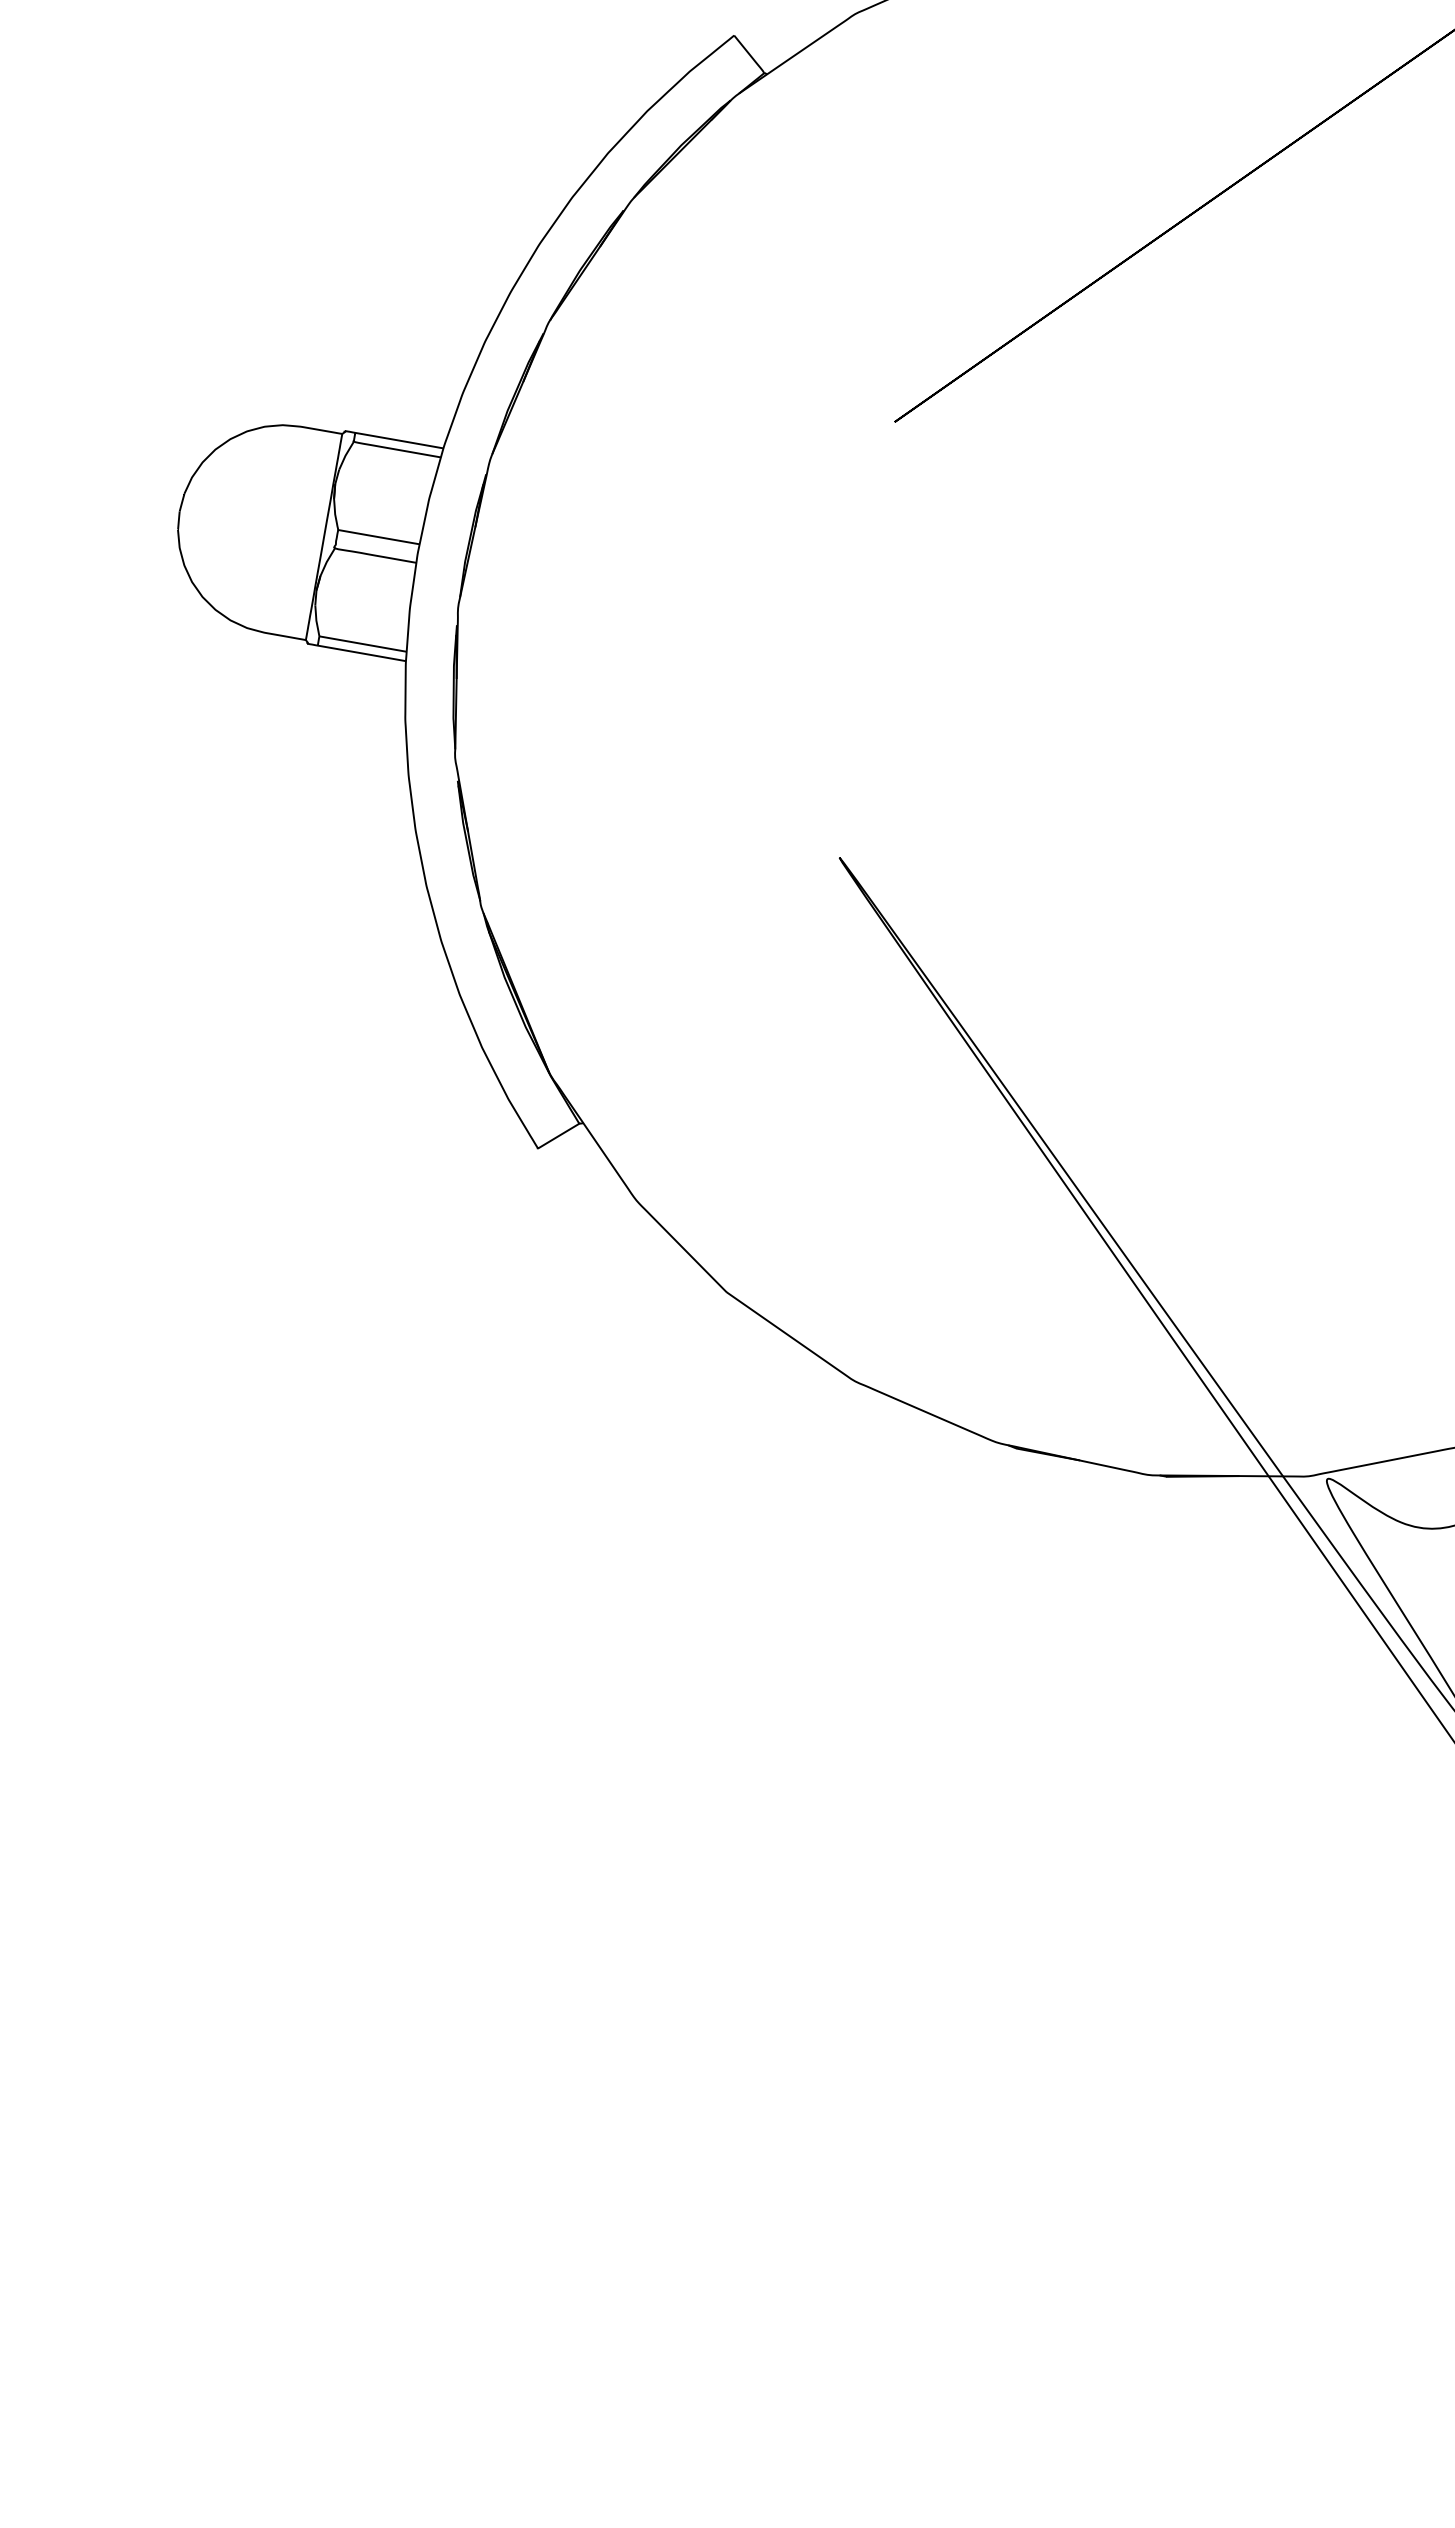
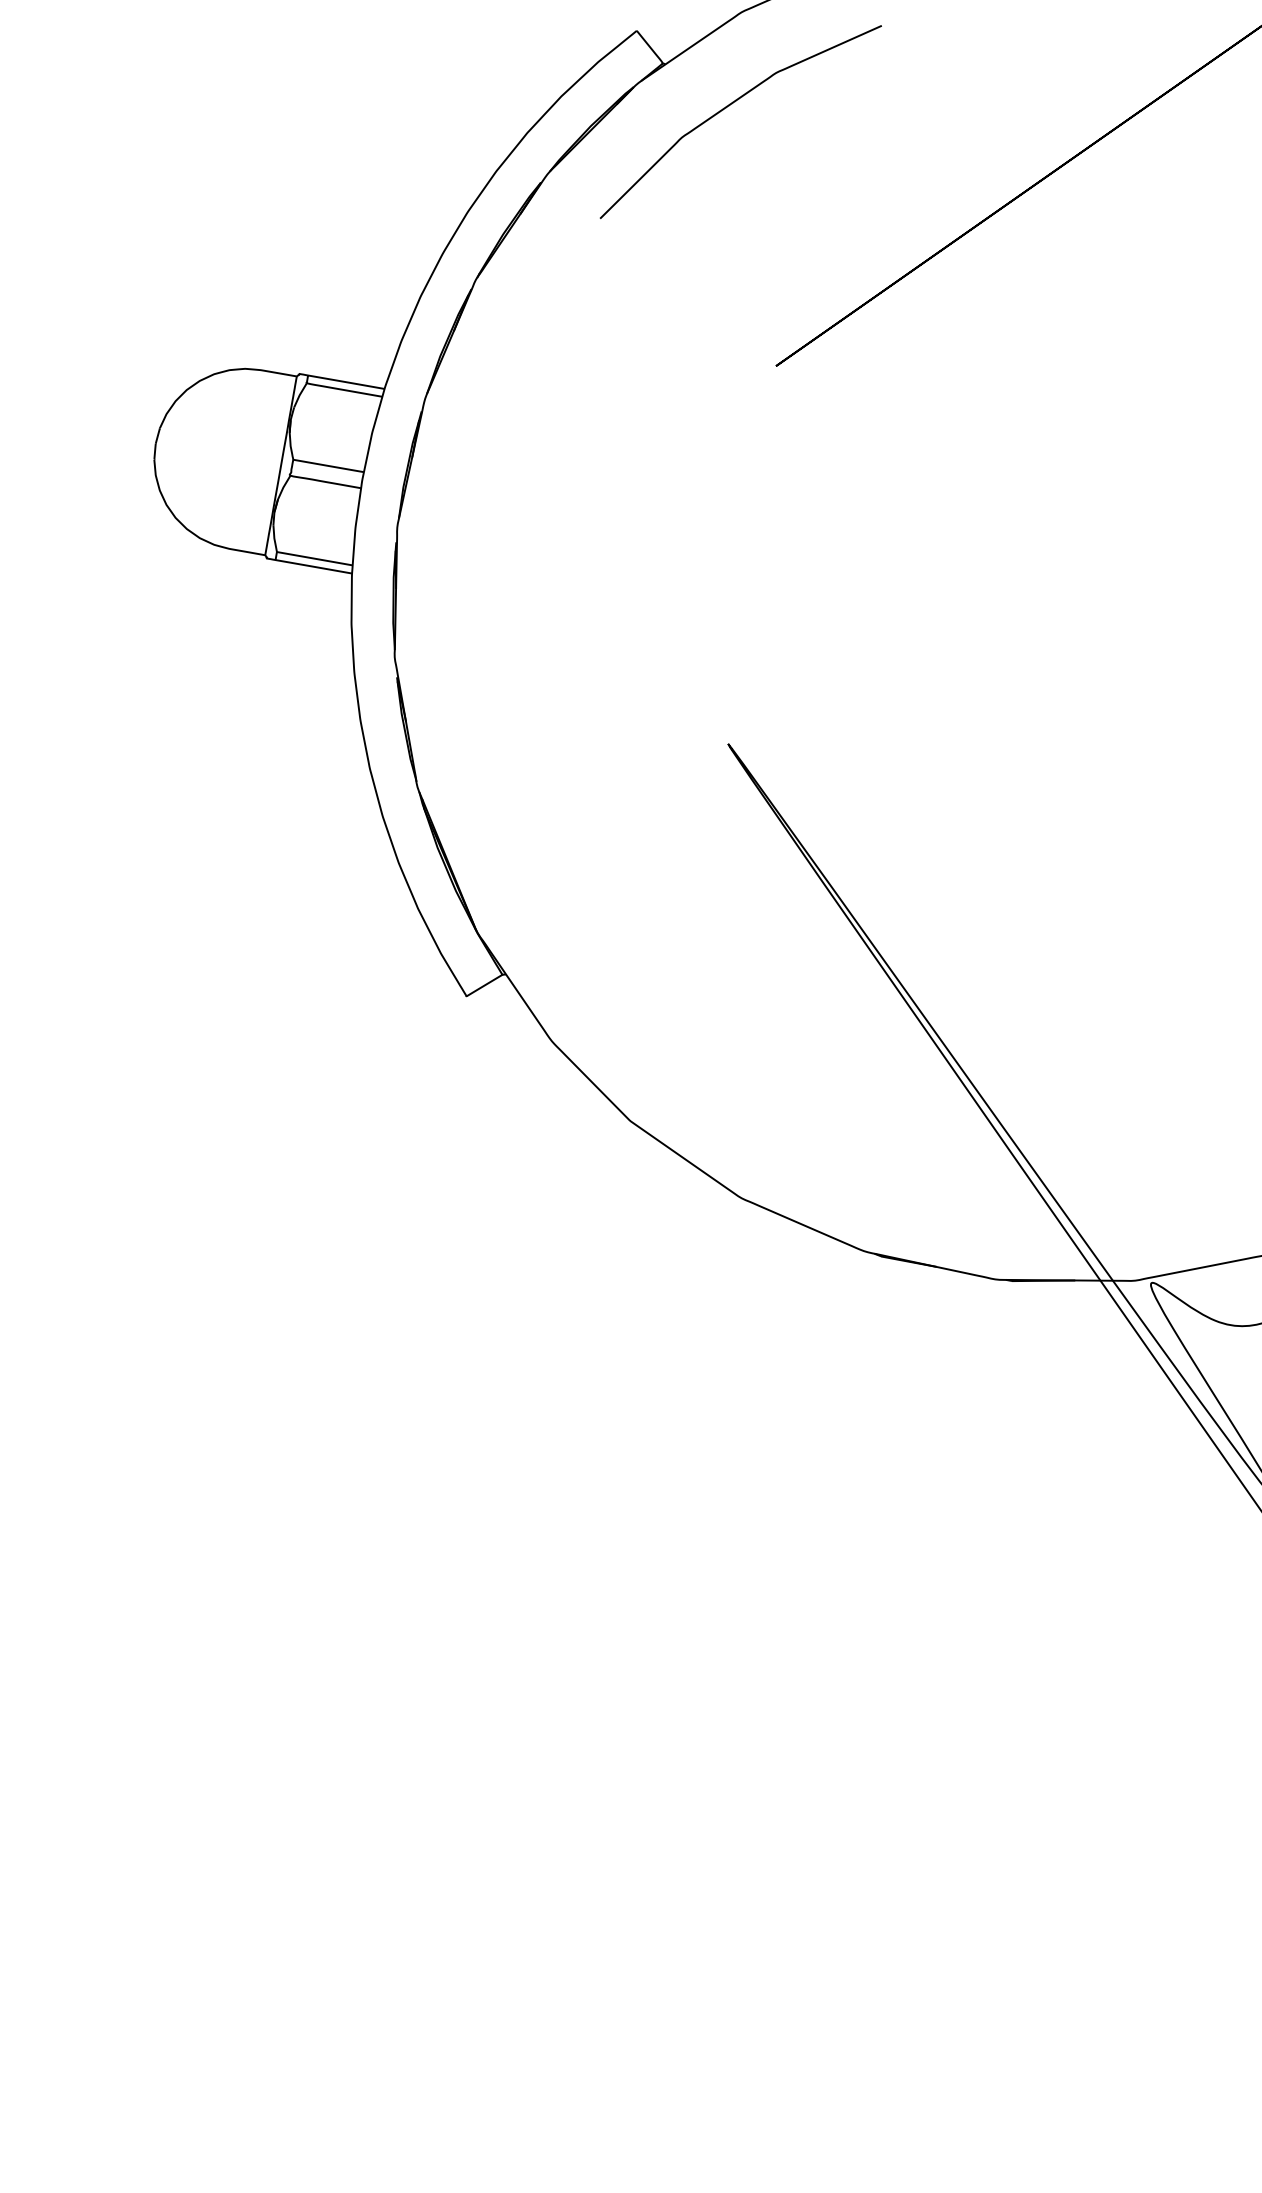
curve: (842, 121) -> (730, 105), added

